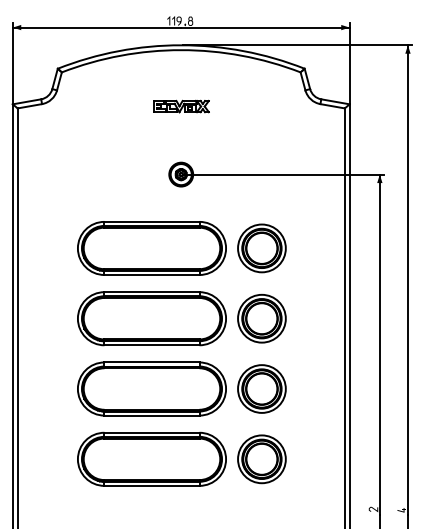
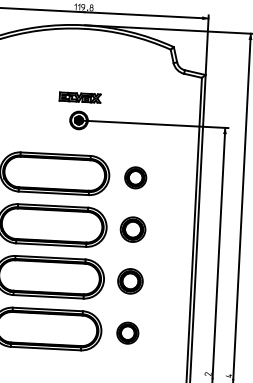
part: (181, 106) -> (80, 97), moved
part: (261, 248) -> (135, 177), size x0.6
part: (261, 318) -> (132, 229), size x0.7
part: (261, 388) -> (130, 280), size x0.7
part: (261, 459) -> (127, 333), size x0.6

